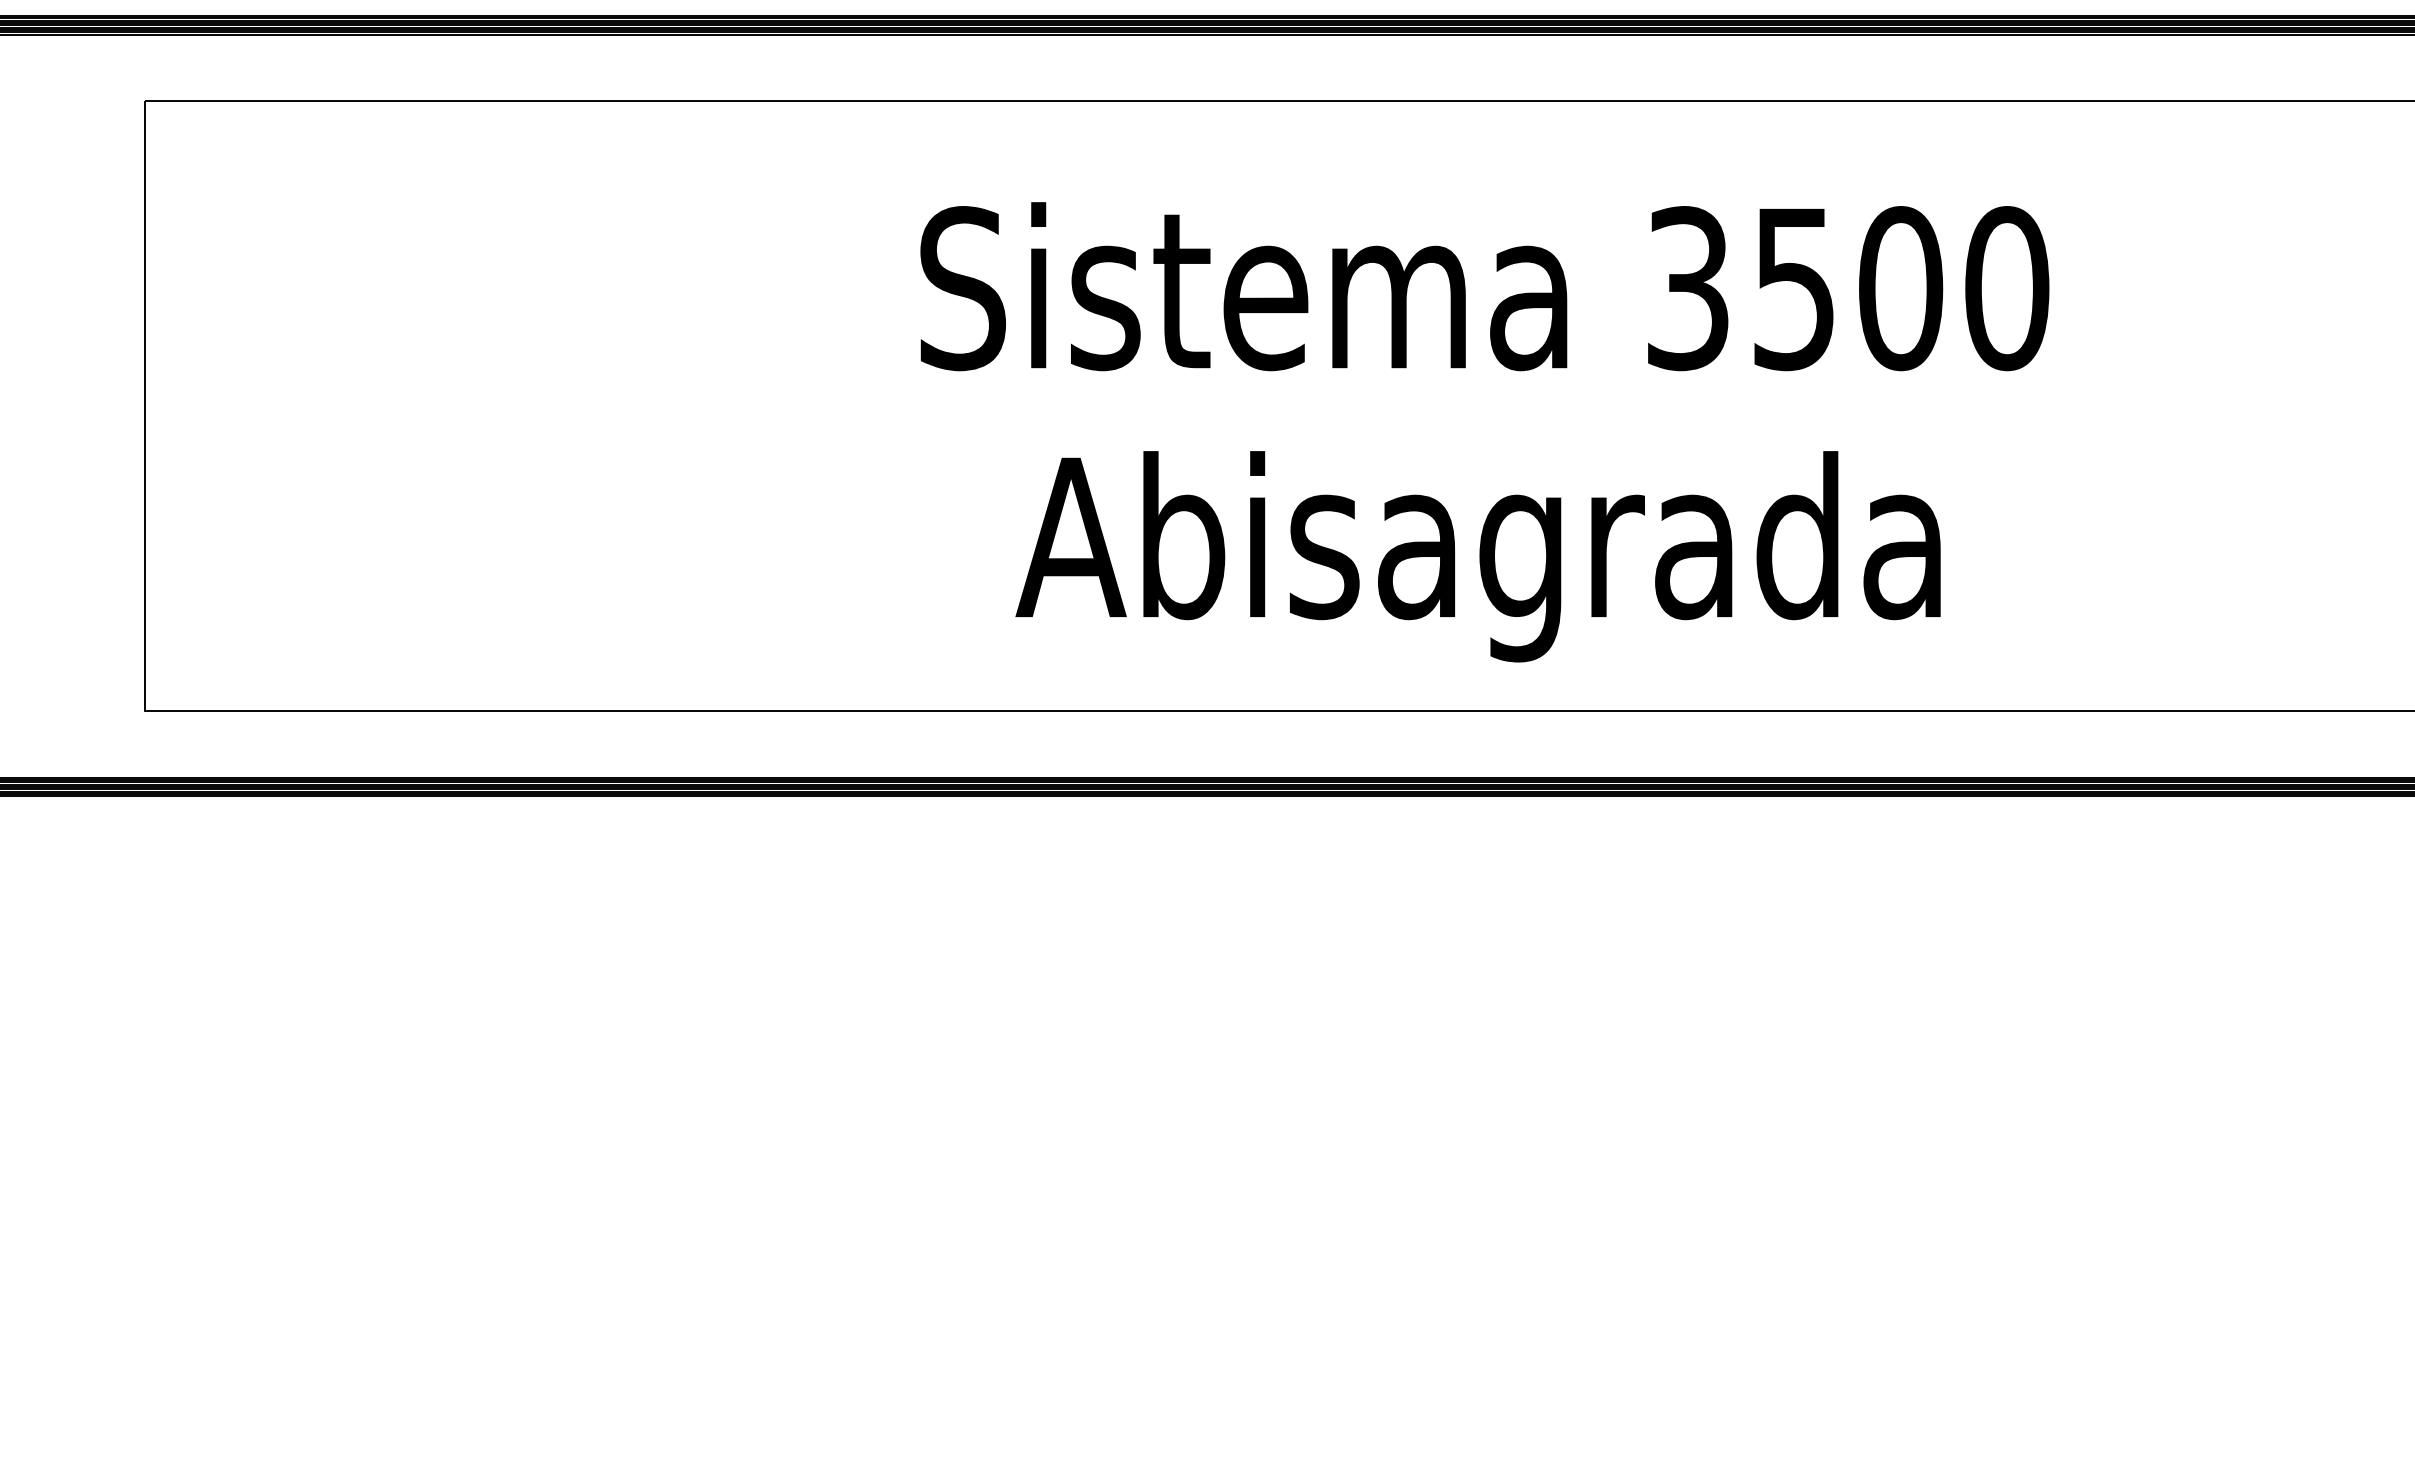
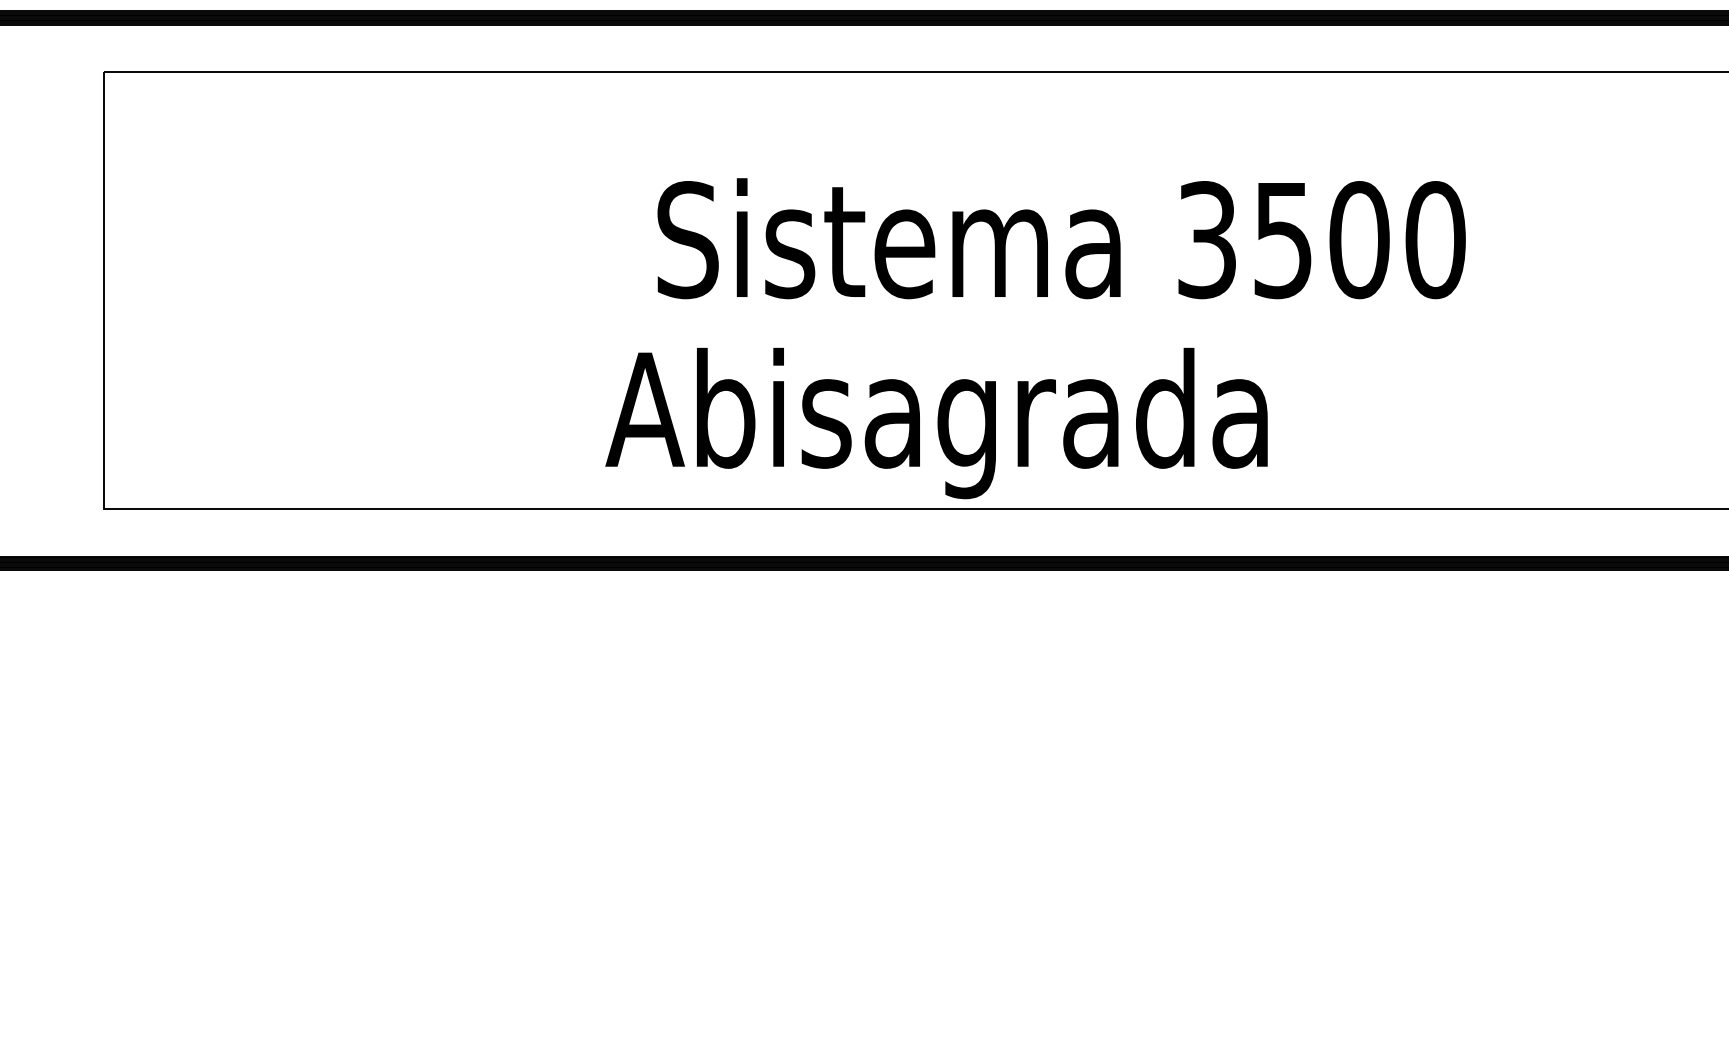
text: (1484, 286) -> (1061, 238), moved
text: (1477, 556) -> (936, 423), moved

